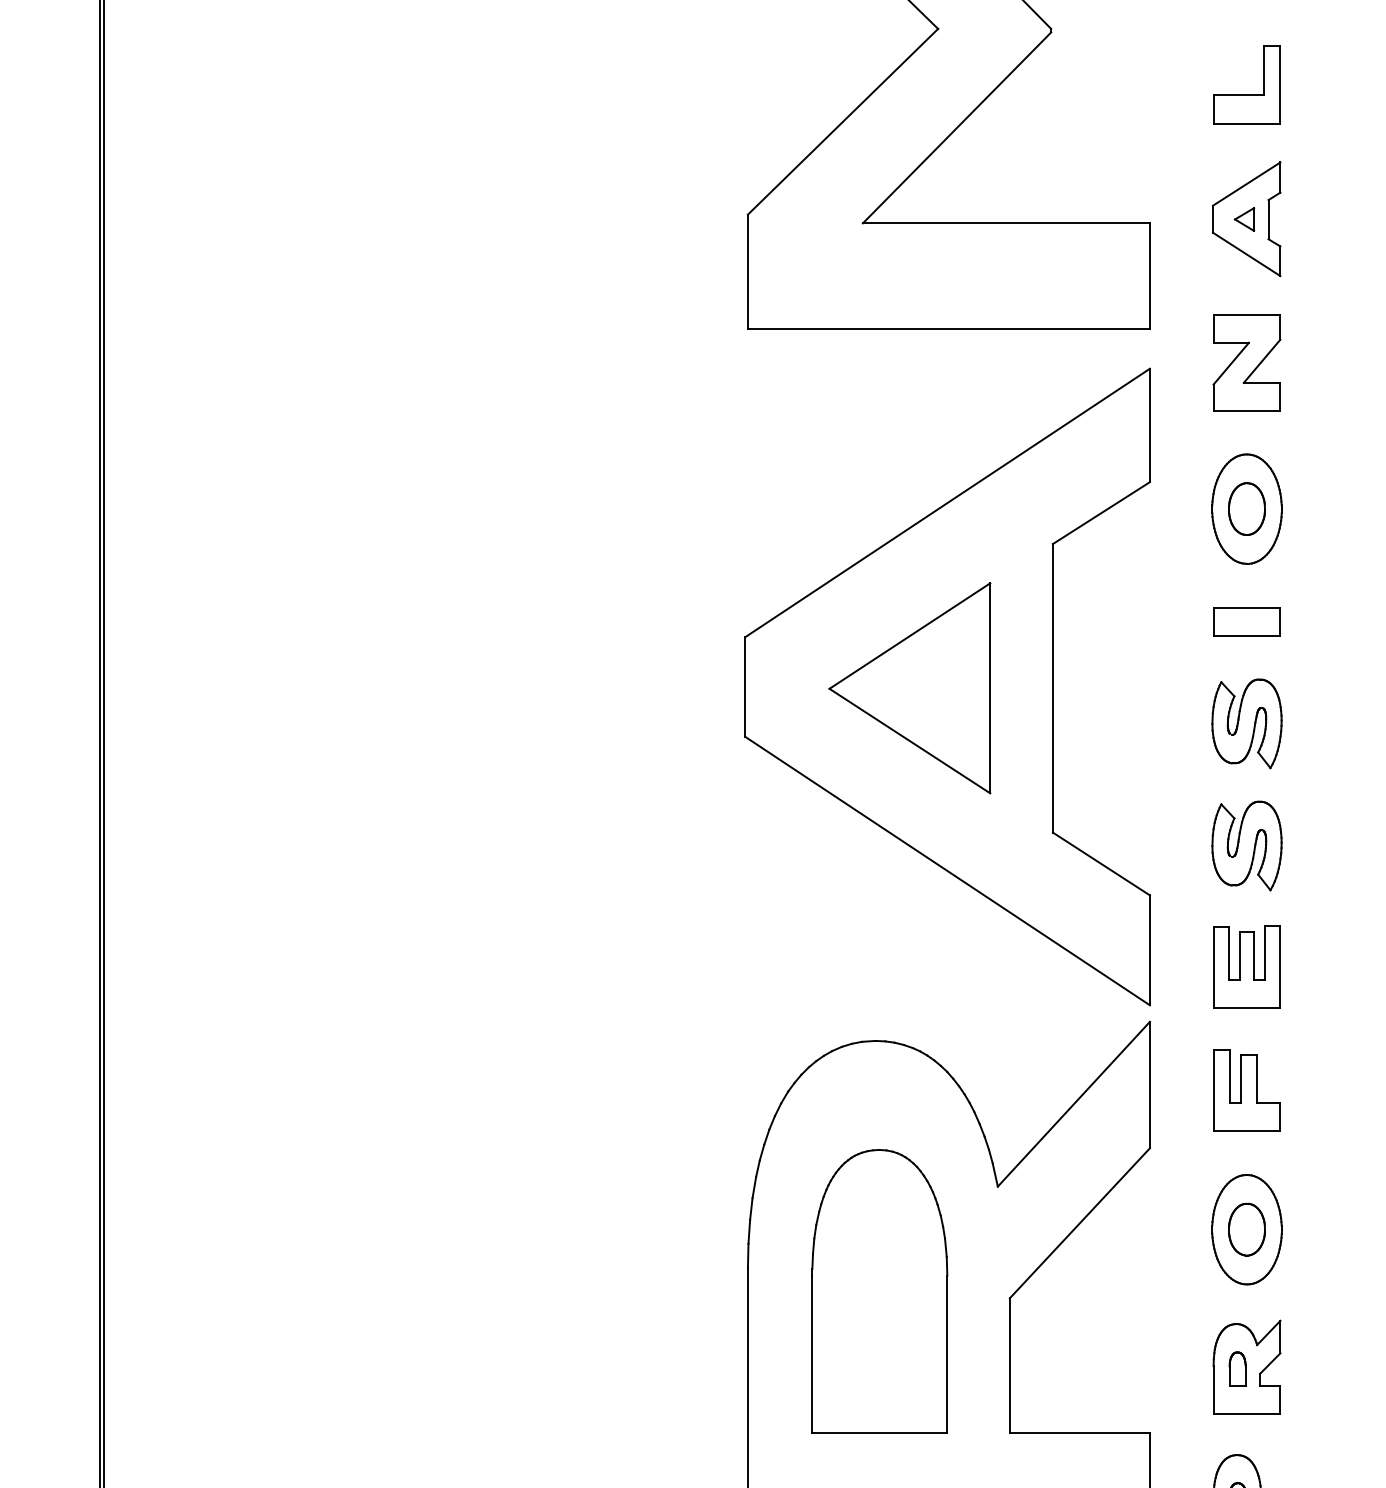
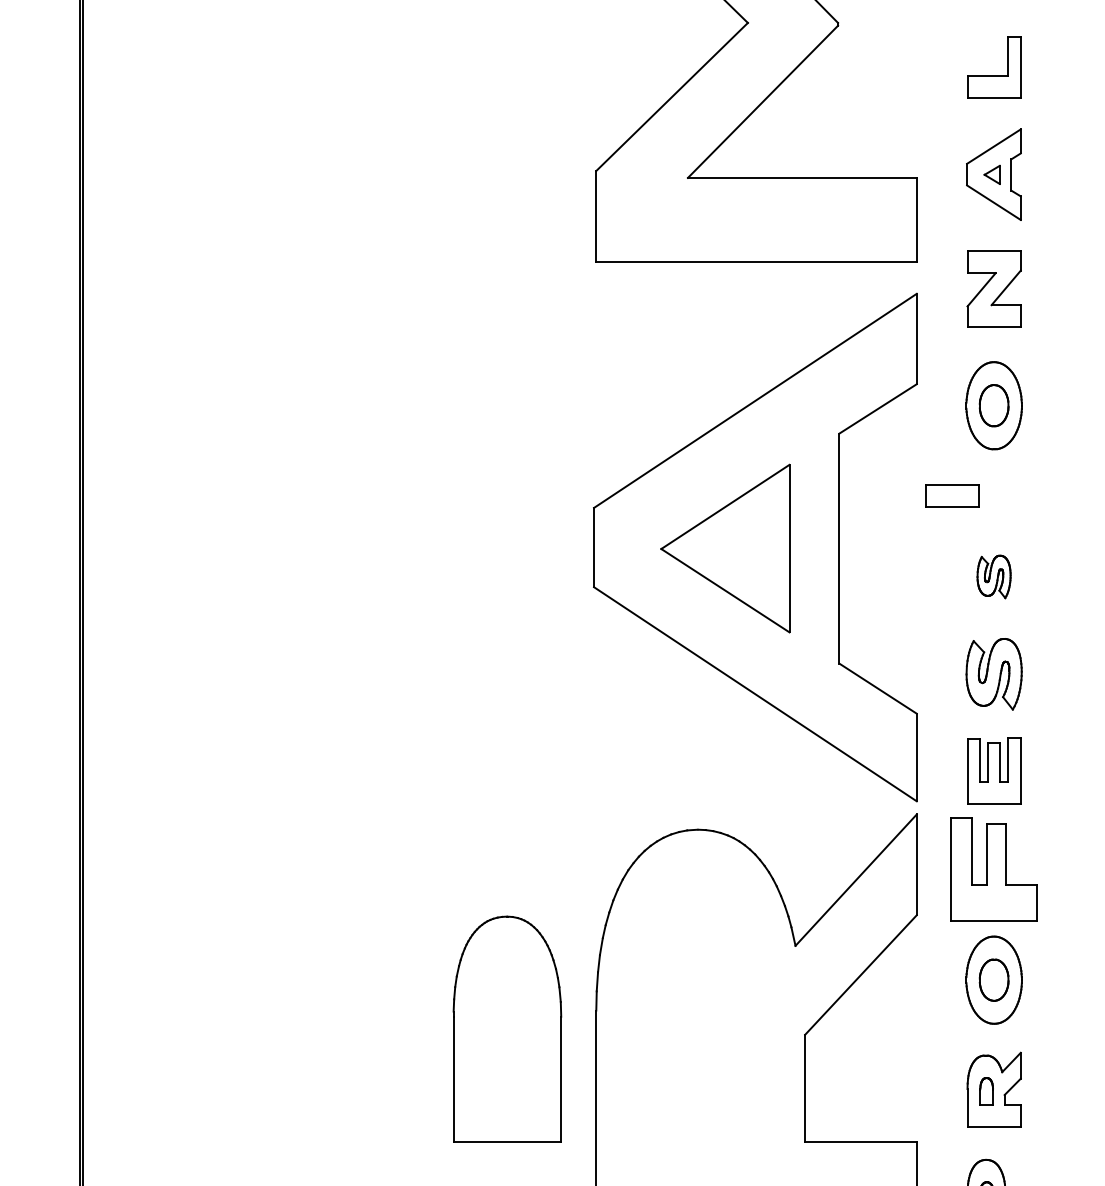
part: (1247, 621) -> (952, 495), moved
part: (1246, 723) -> (993, 576), size x0.6
part: (1247, 1090) -> (994, 869), size x1.6
part: (879, 1290) -> (507, 1028), moved

